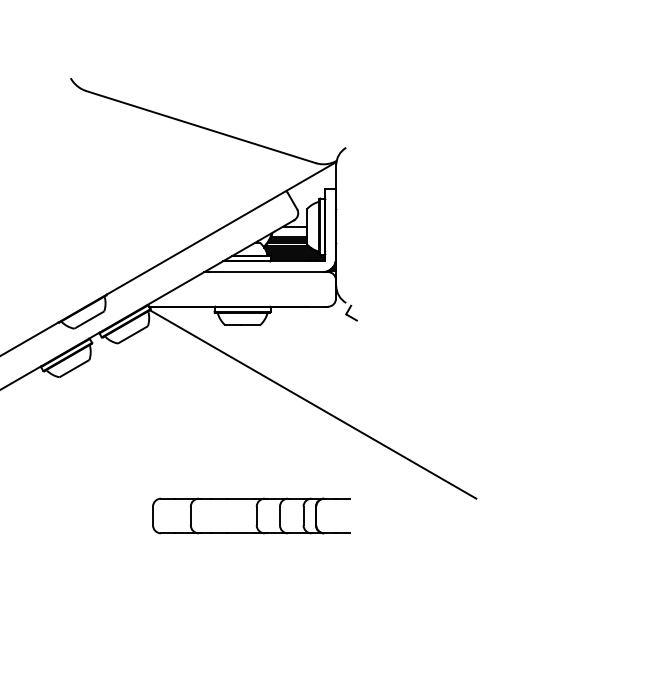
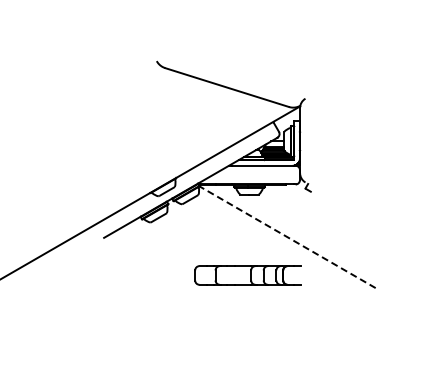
line: (312, 404) -> (287, 237), solid -> dashed
part: (249, 516) -> (247, 275), moved

